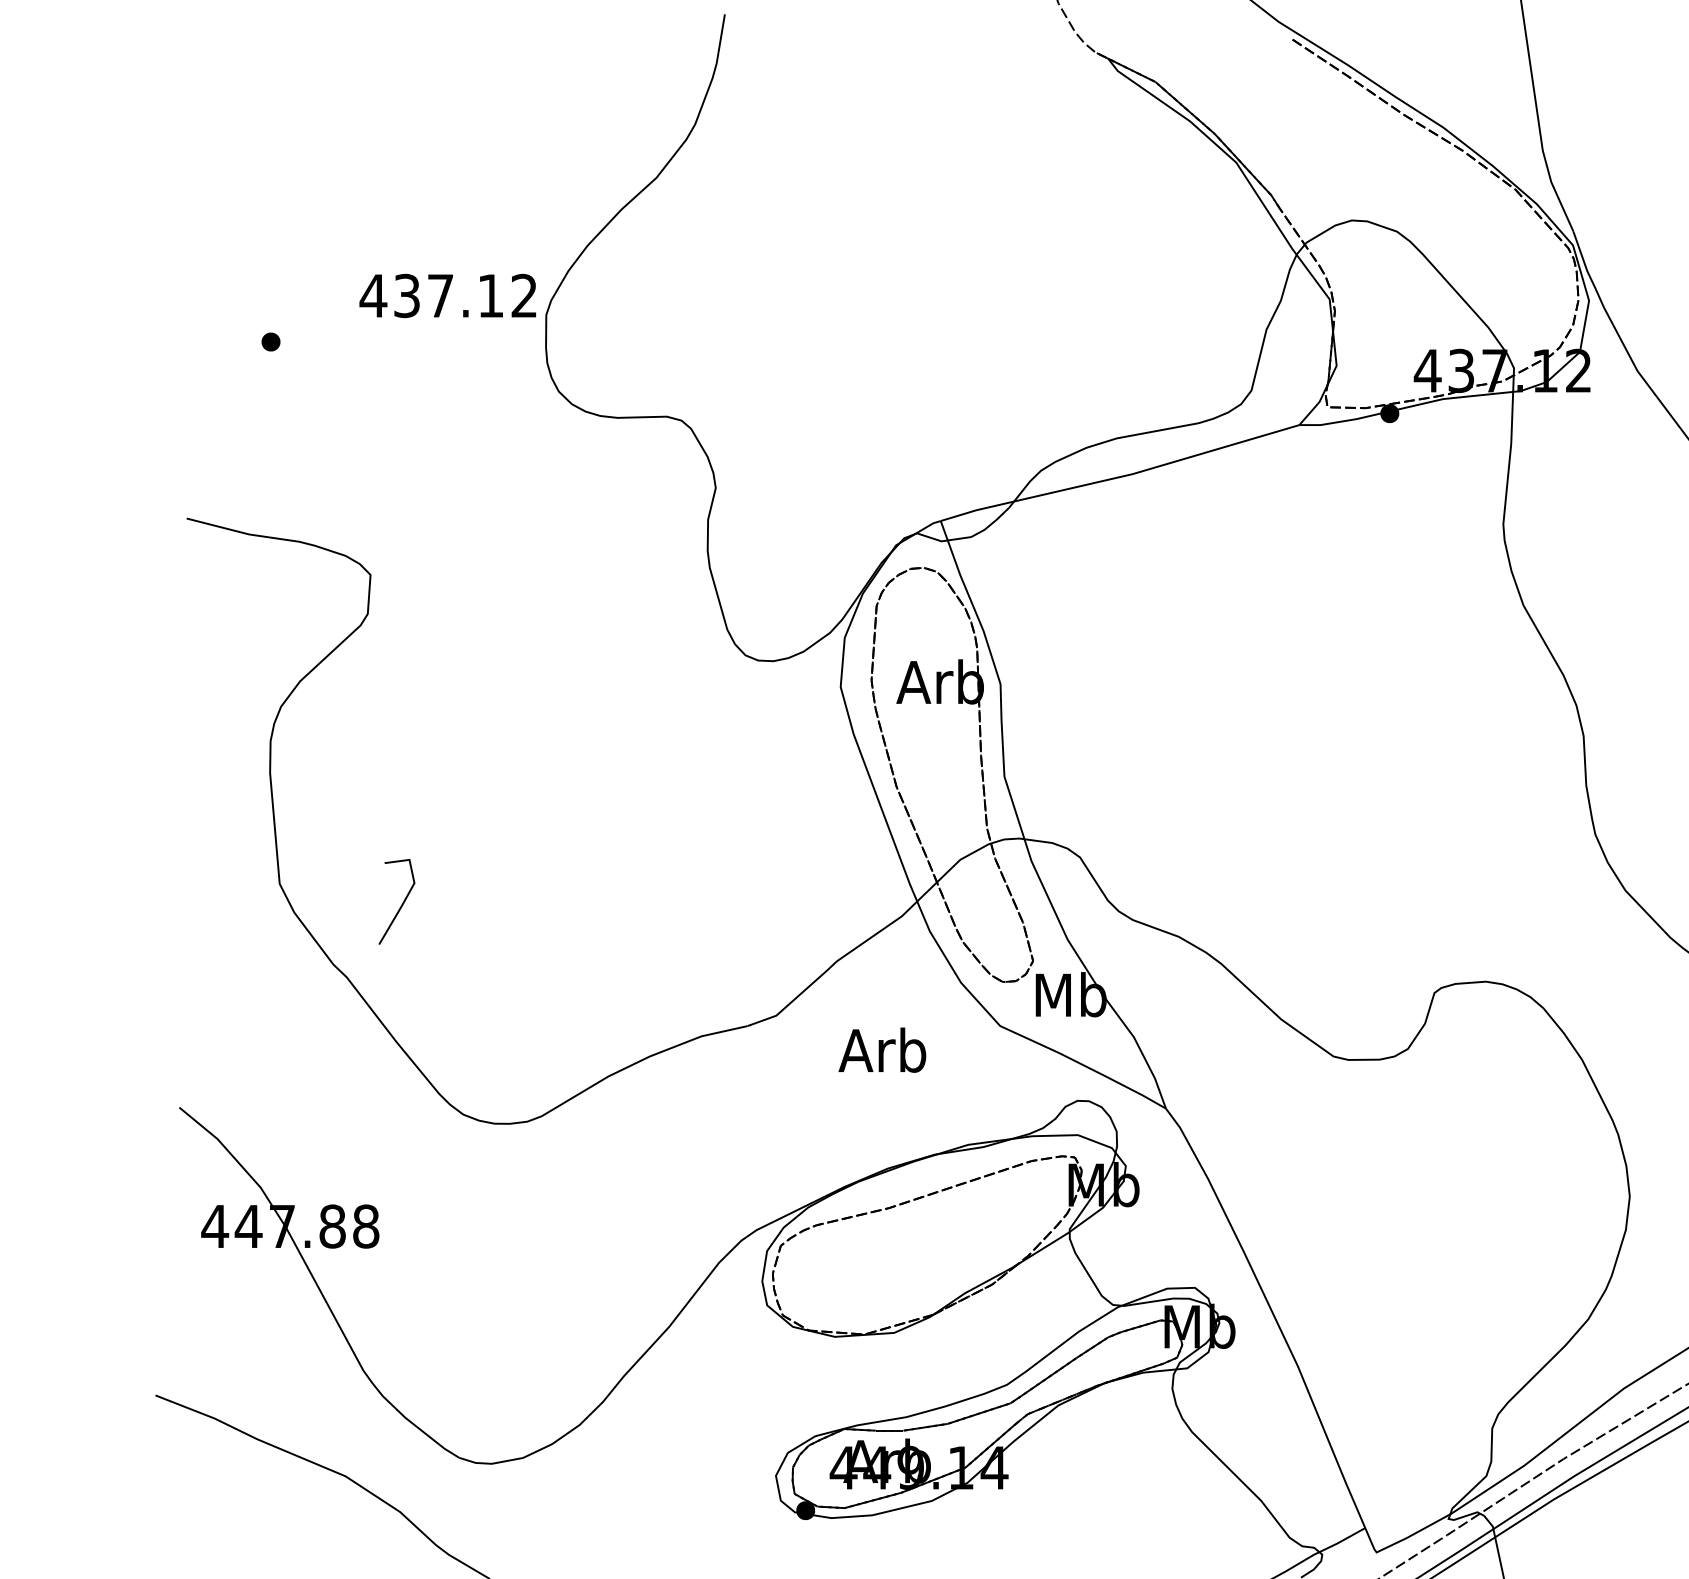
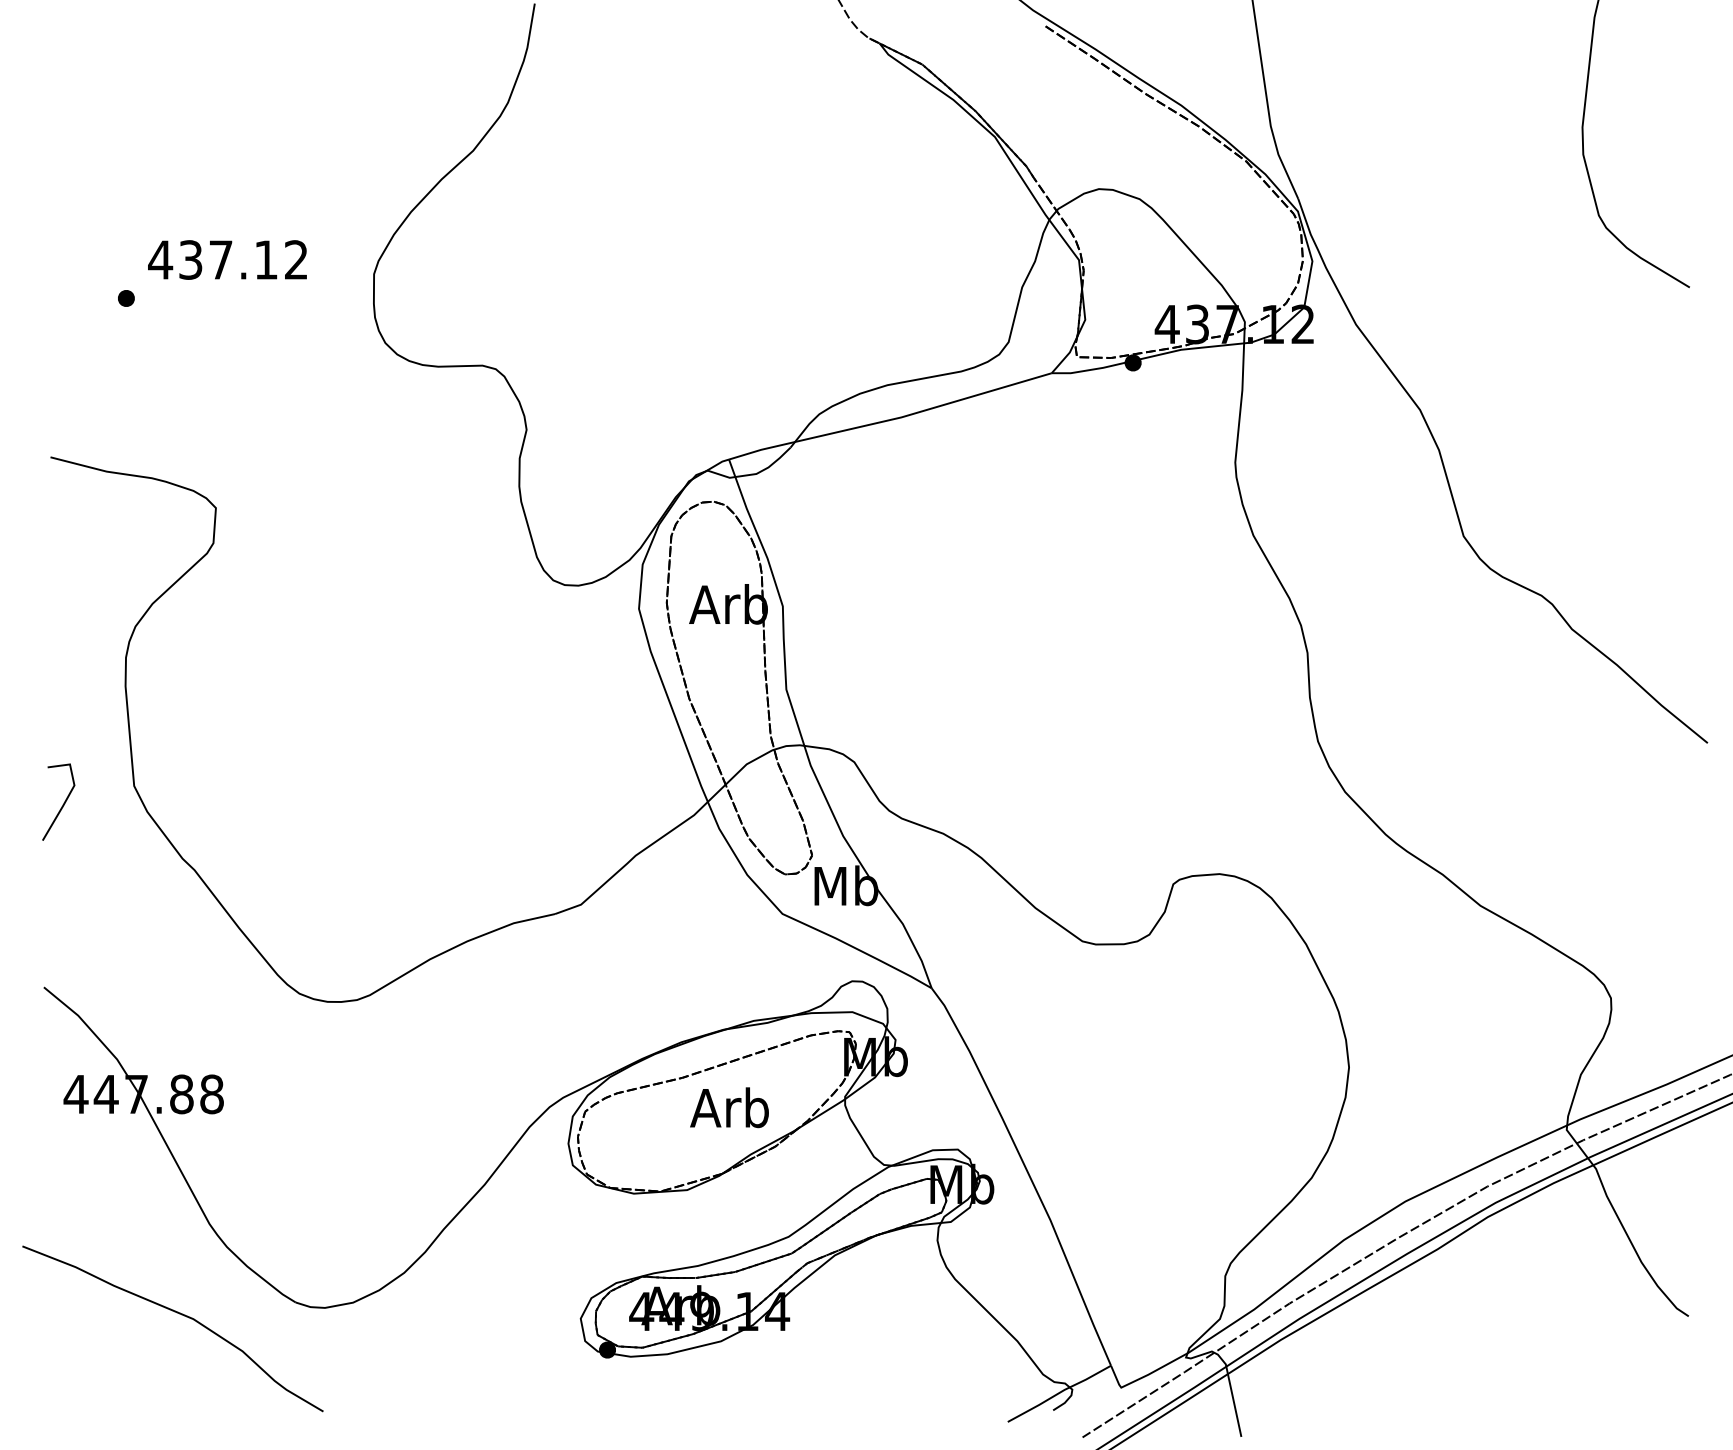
text: (447, 295) -> (227, 259), moved
line: (401, 904) -> (62, 804), moved
text: (882, 1049) -> (729, 1107), moved

